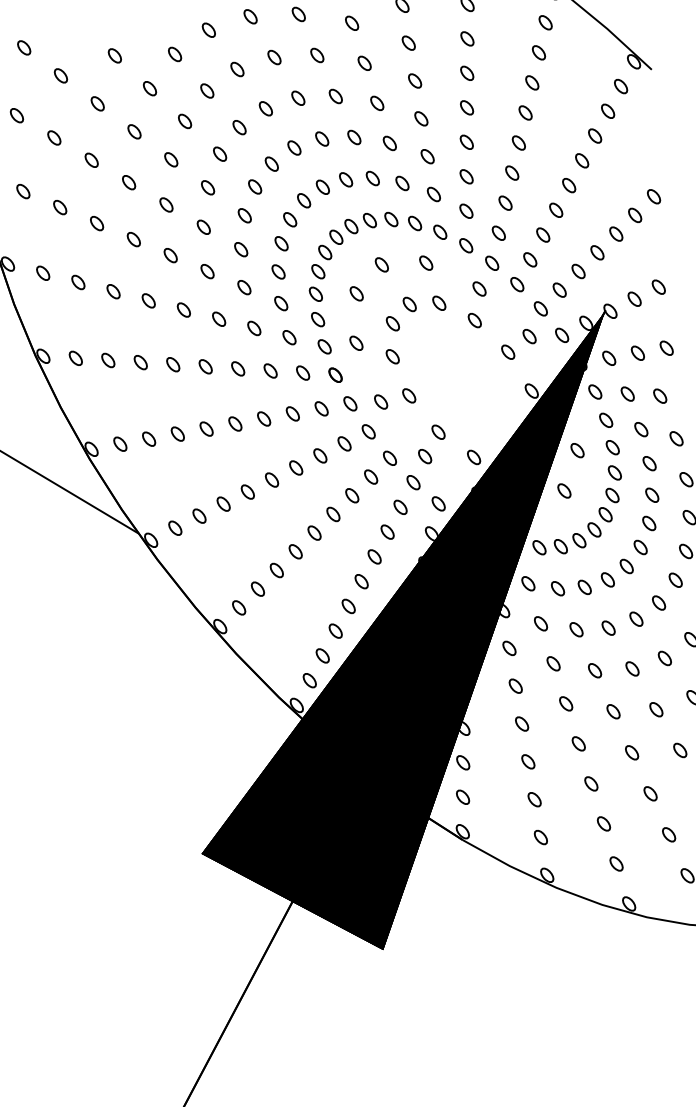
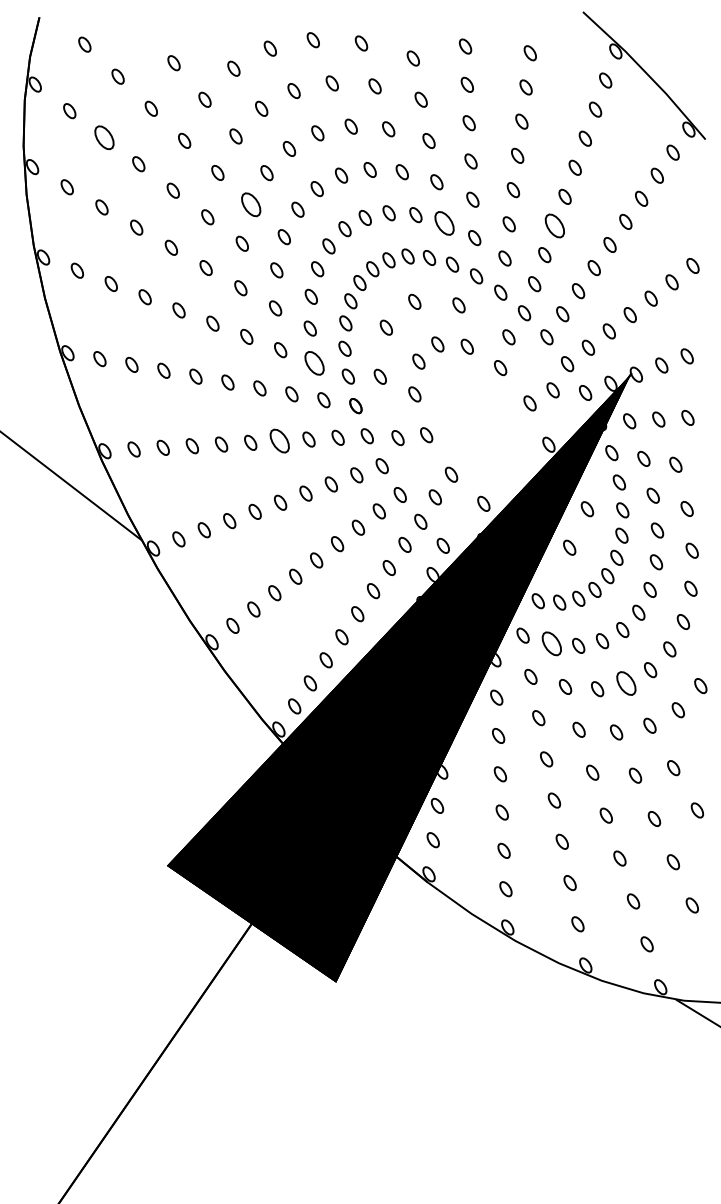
part: (53, 137) -> (103, 137), size x1.6
part: (511, 172) -> (554, 225), size x1.6
part: (402, 183) -> (444, 223), size x1.6
part: (207, 188) -> (250, 205), size x1.6
part: (289, 337) -> (314, 363), size x1.6
part: (263, 419) -> (279, 441), size x1.6
part: (557, 589) -> (551, 644), size x1.6
part: (635, 619) -> (625, 683), size x1.6

